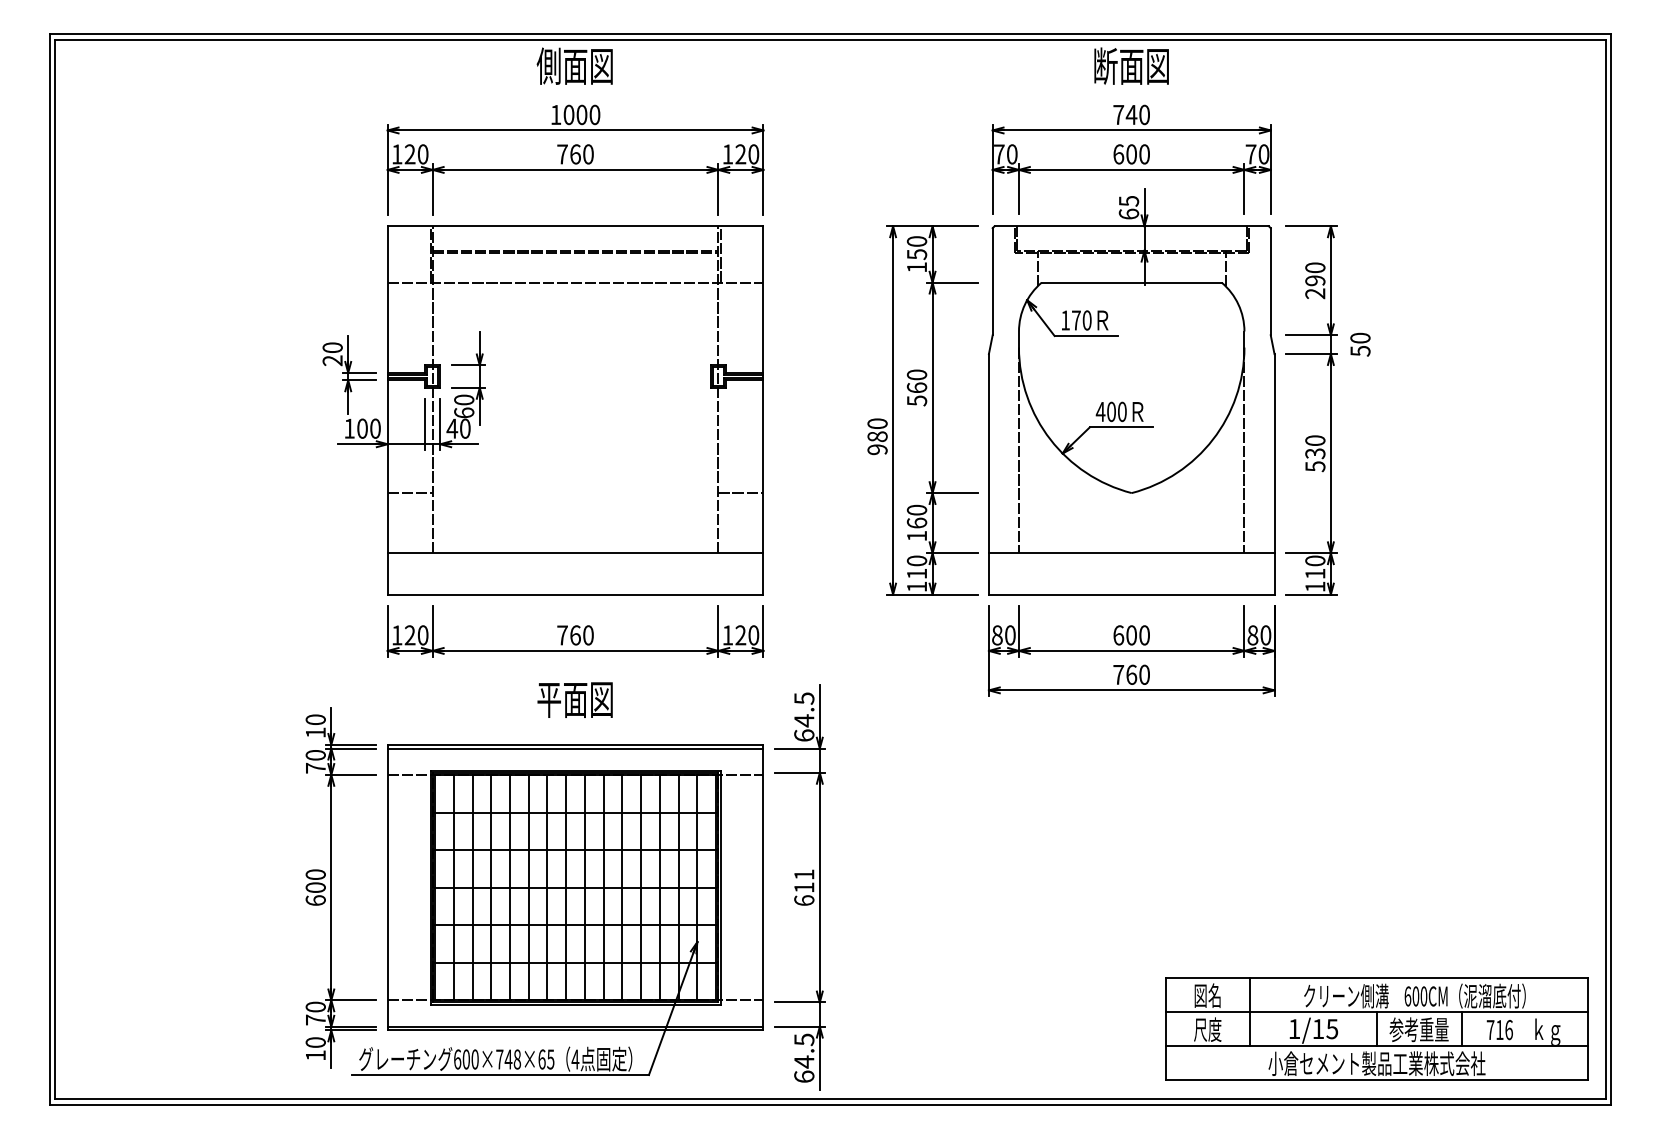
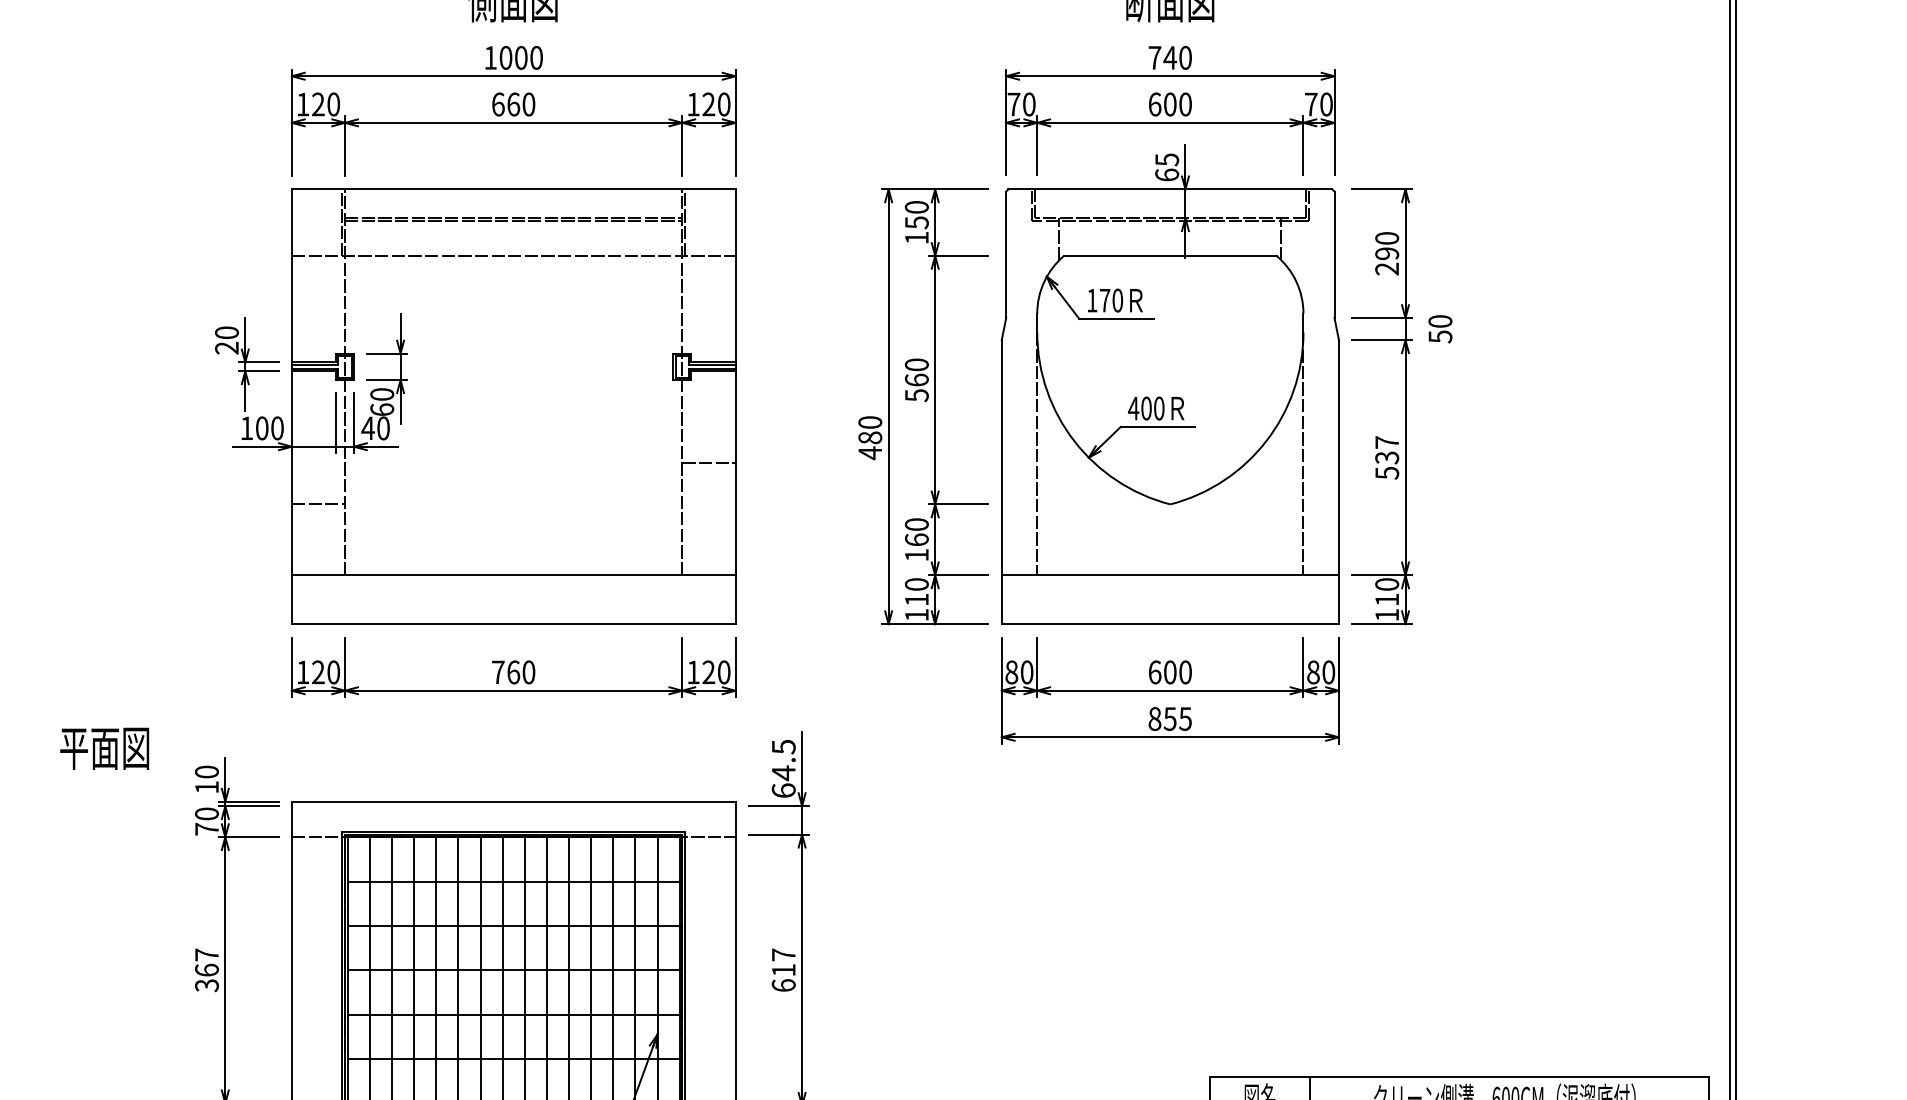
text: (562, 154) -> (498, 104), 760 -> 660
text: (1315, 440) -> (1387, 442), 530 -> 537
text: (877, 449) -> (870, 452), 980 -> 480
line: (740, 493) -> (708, 463), moved
text: (1131, 674) -> (1170, 718), 760 -> 855
text: (574, 699) -> (103, 748), moved
line: (575, 748) -> (513, 805), removed
text: (804, 874) -> (784, 954), 611 -> 617
text: (315, 887) -> (206, 970), 600 -> 367

